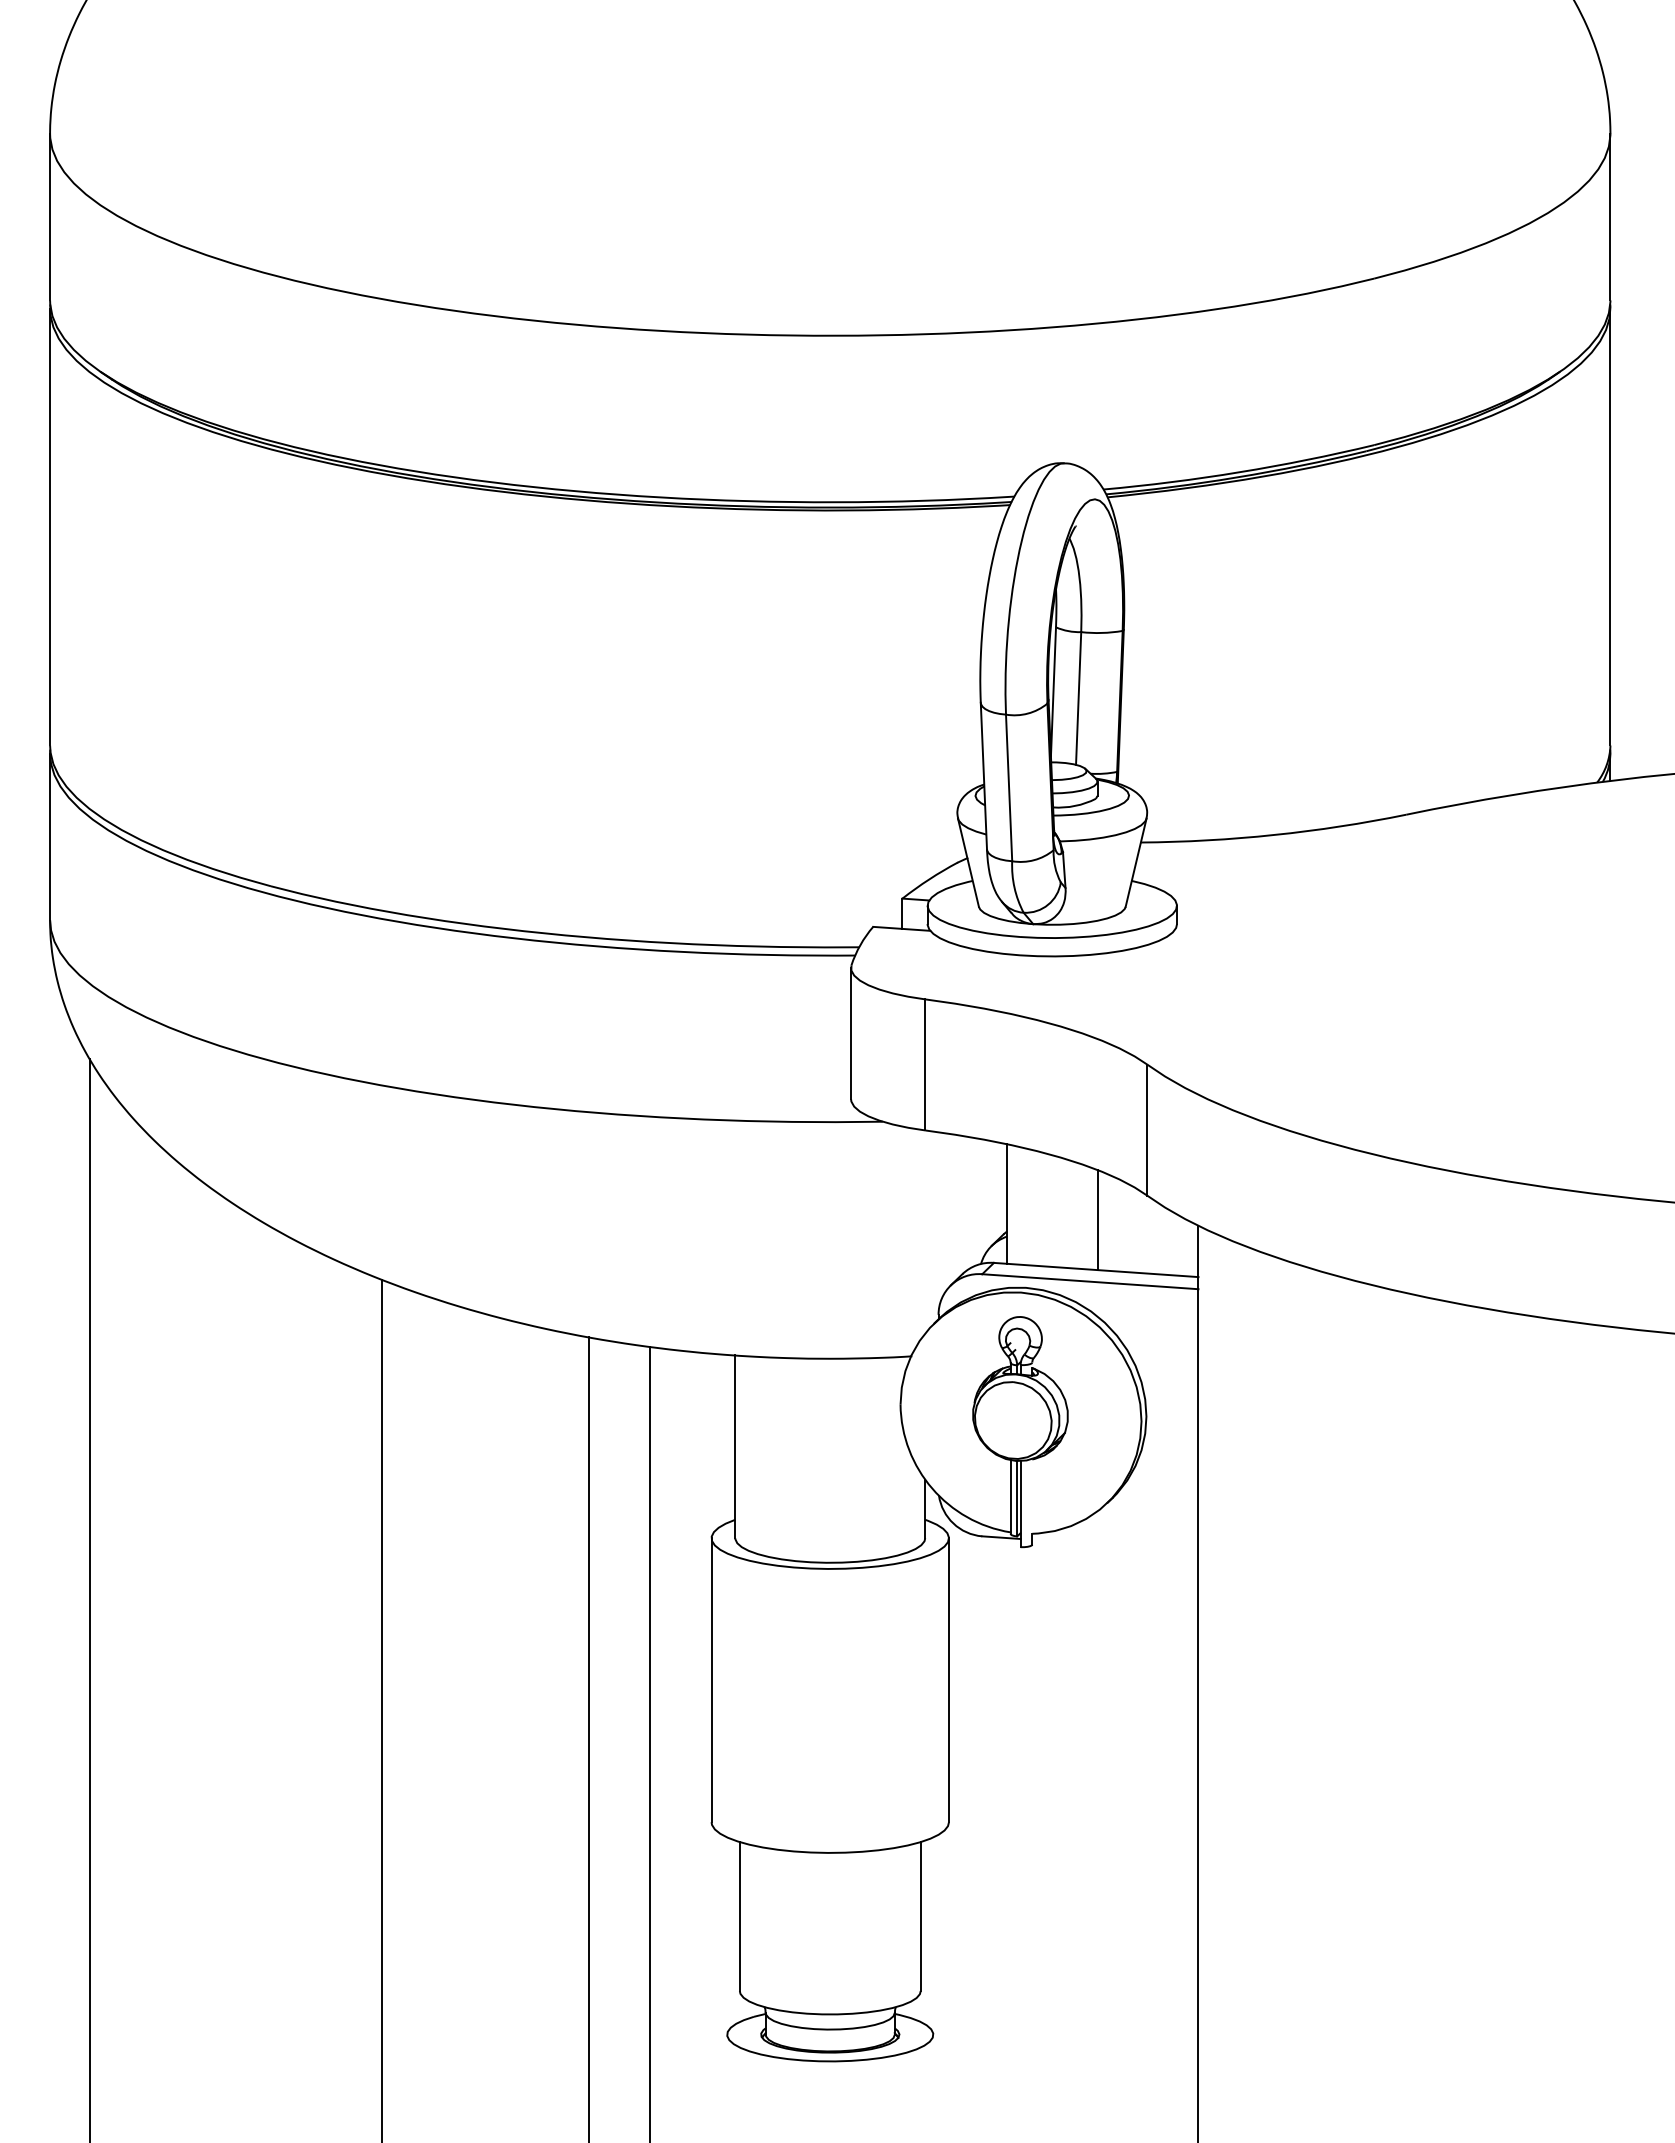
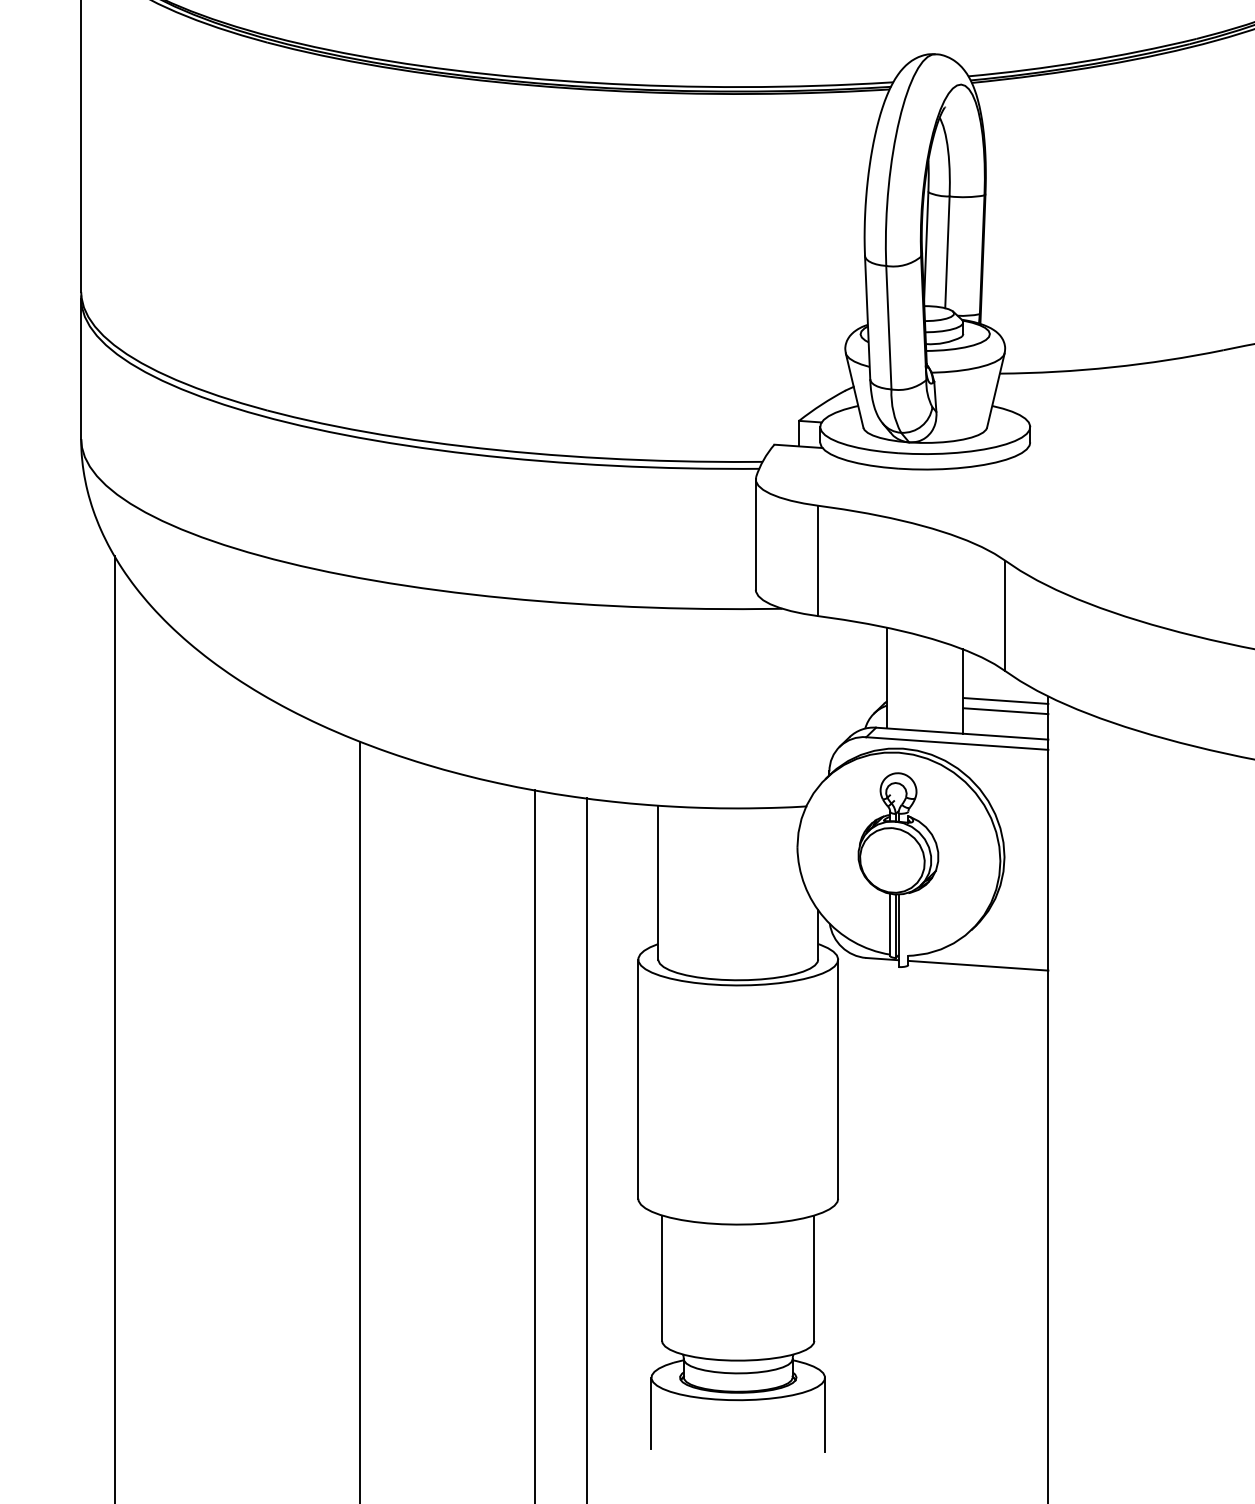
line: (1147, 1230) -> (1005, 700), added
line: (1147, 1242) -> (1005, 710), added
line: (1115, 1545) -> (978, 965), added
line: (727, 2076) -> (651, 1412), added
line: (933, 2078) -> (825, 1414), added

